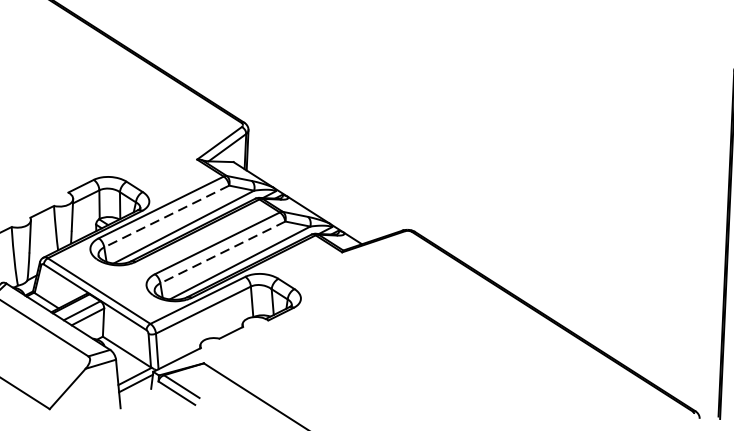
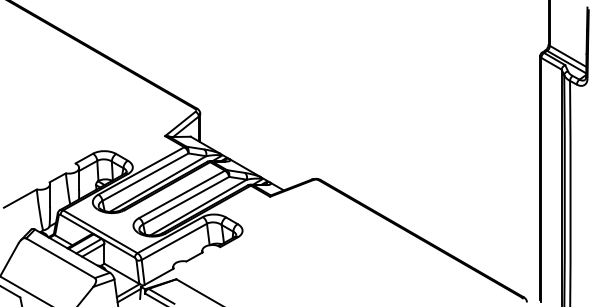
line: (166, 216) -> (145, 177), dashed -> solid
line: (221, 252) -> (185, 200), dashed -> solid

